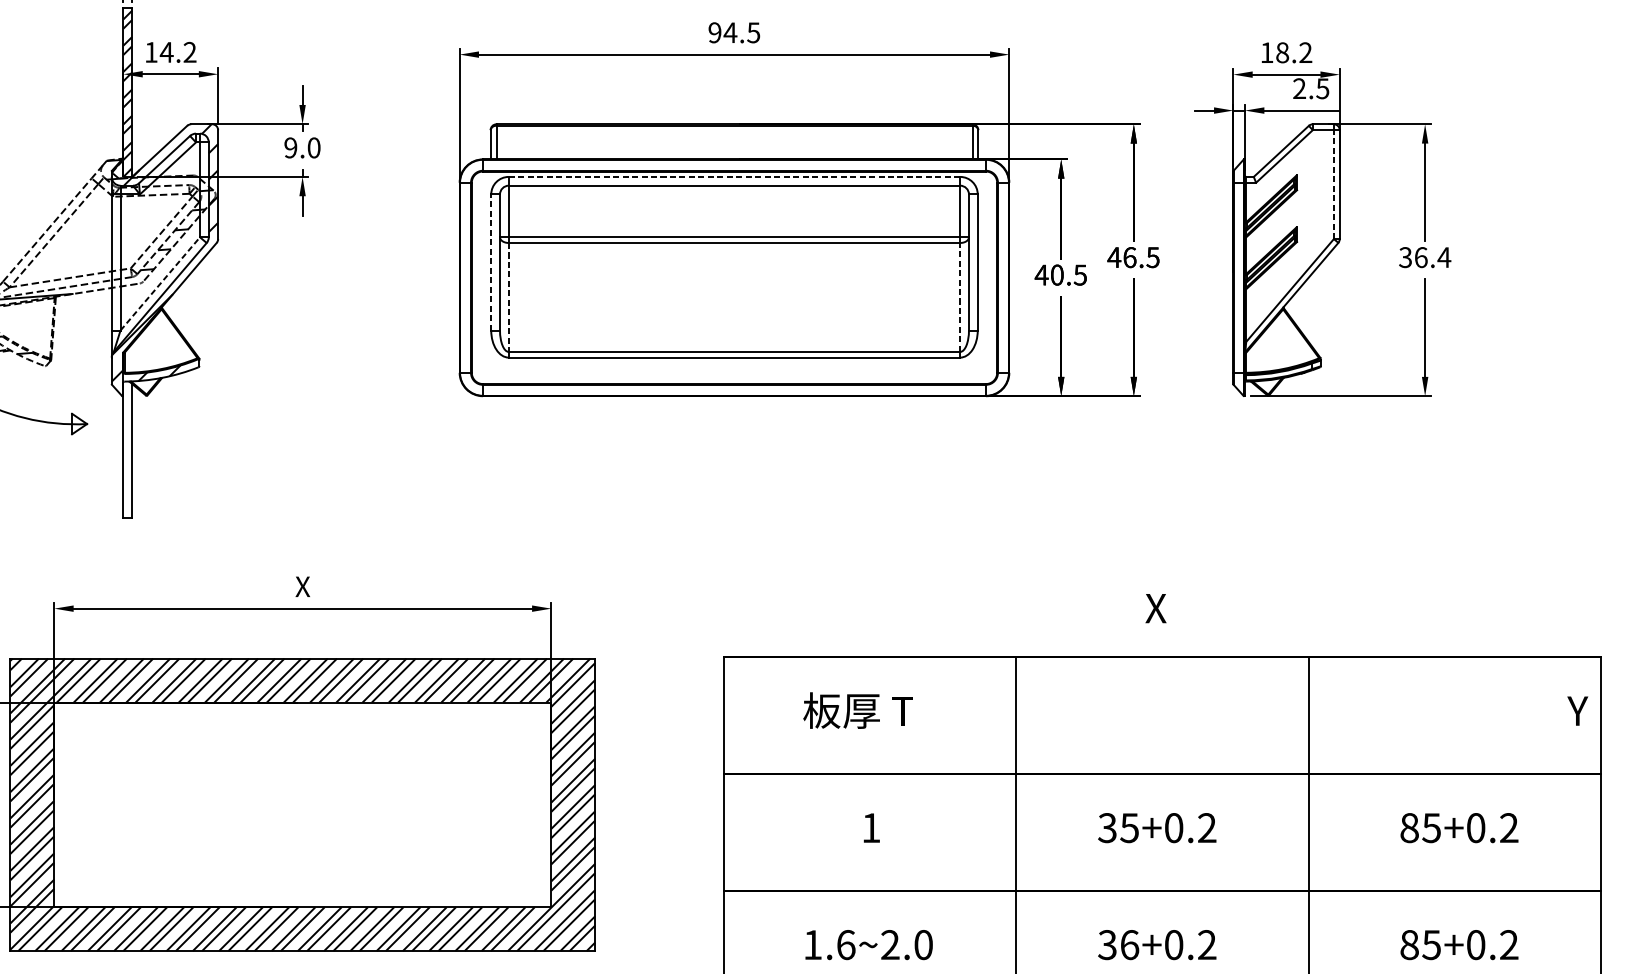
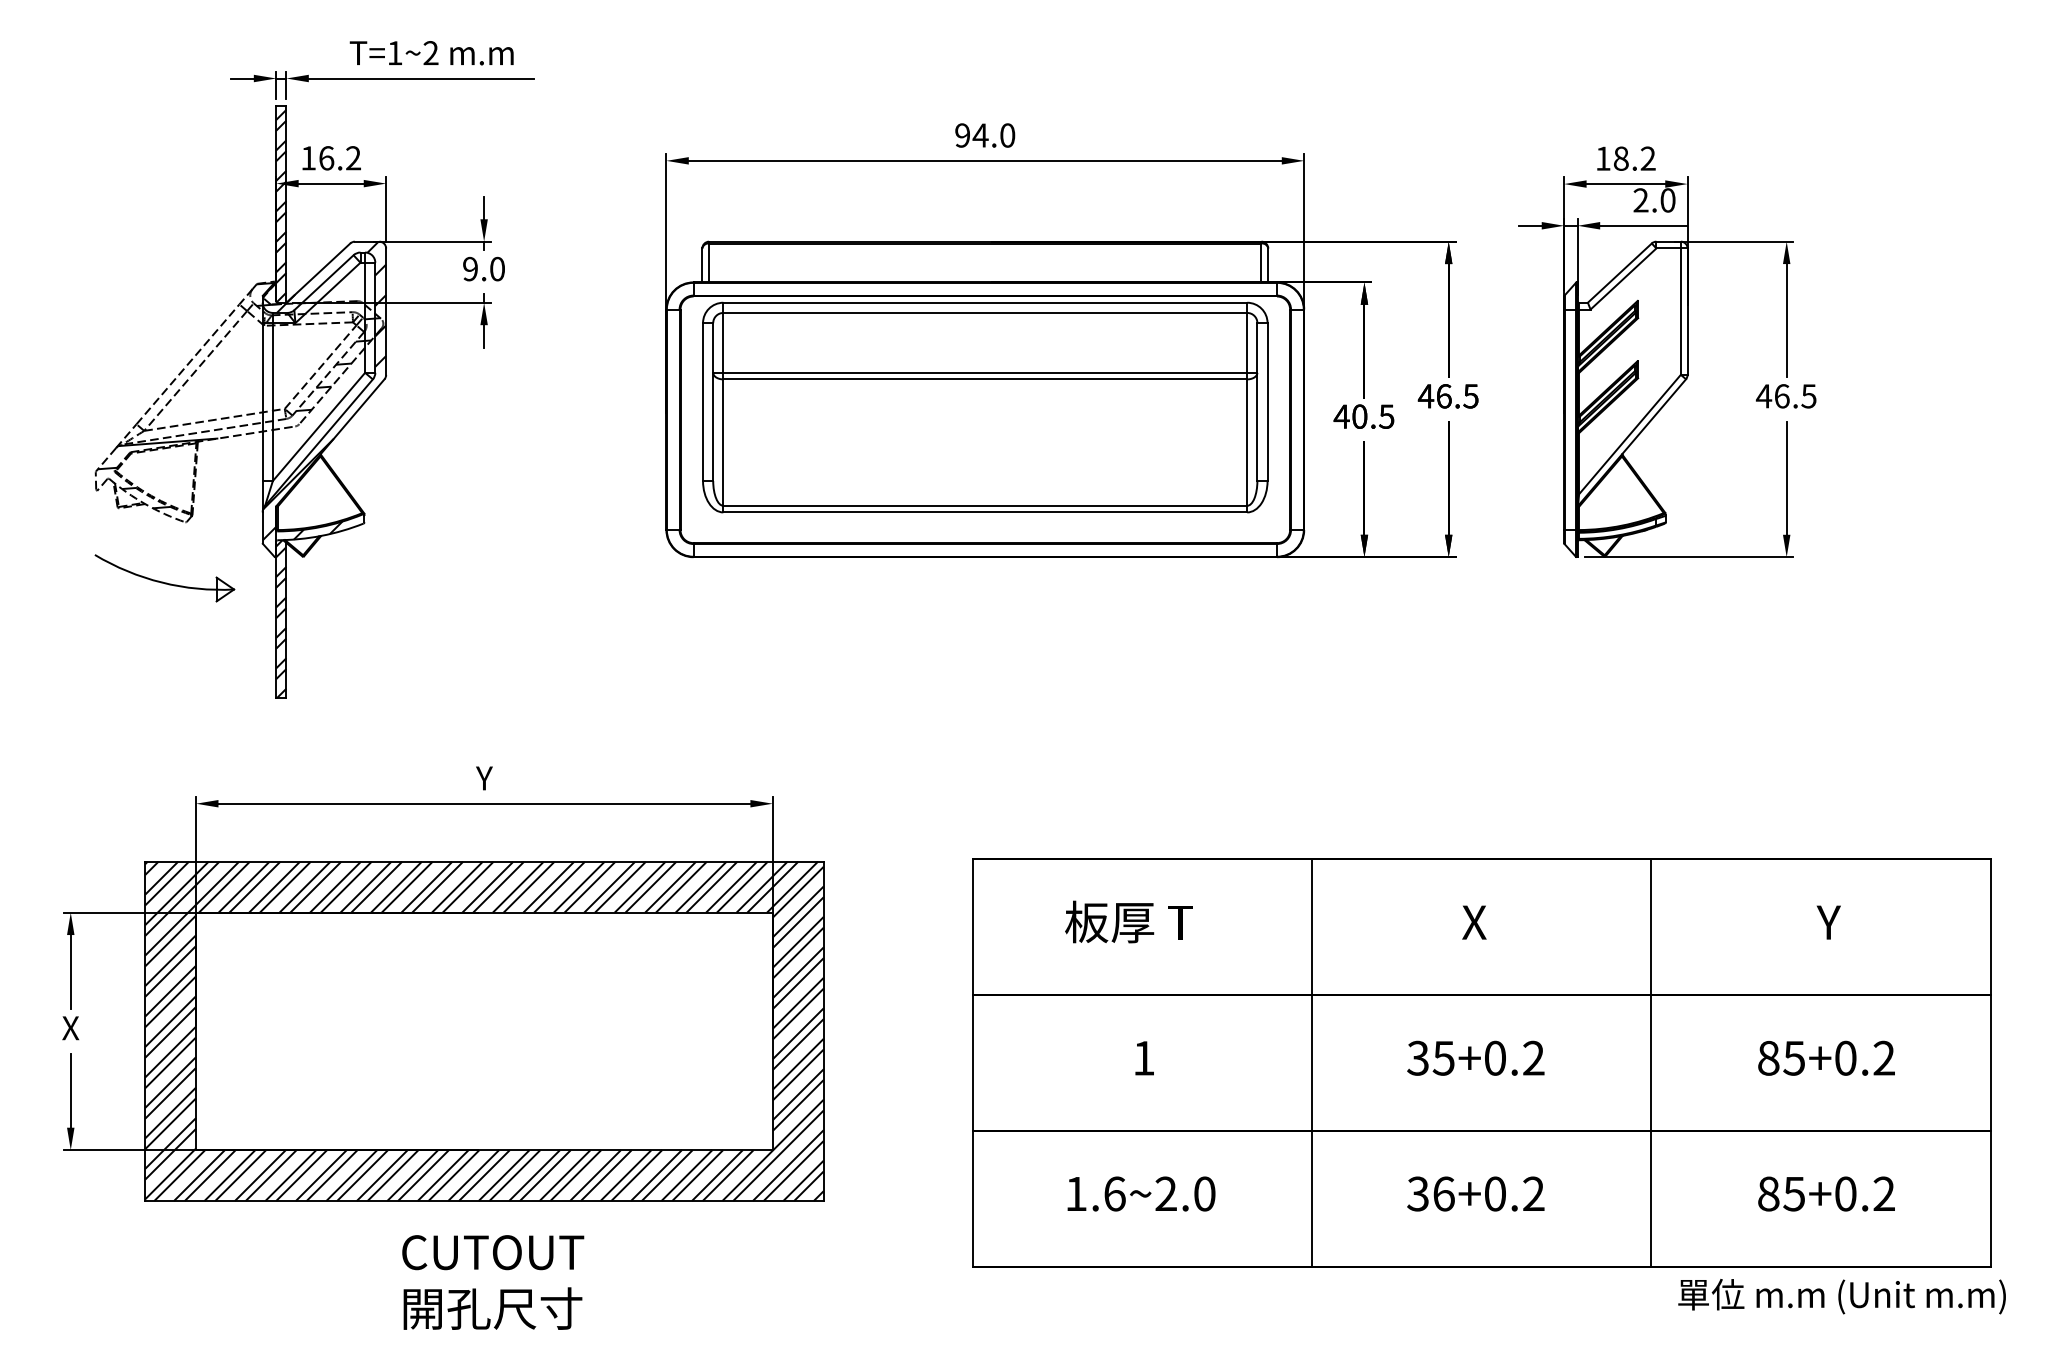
text: (753, 32) -> (1007, 135), 94.5 -> 94.0
text: (166, 52) -> (326, 158), 14.2 -> 16.2
text: (1322, 88) -> (1667, 200), 2.5 -> 2.0
line: (734, 176) -> (985, 302), dashed -> solid
line: (1333, 184) -> (1680, 311), dashed -> solid
text: (1424, 257) -> (1786, 396), 36.4 -> 46.5
line: (491, 262) -> (703, 402), dashed -> solid
line: (160, 283) -> (319, 426), dashed -> solid
line: (960, 297) -> (1247, 442), dashed -> solid
line: (508, 298) -> (723, 443), dashed -> solid
hatch: (127, 449) -> (281, 618), added
text: (302, 586) -> (484, 778), X -> Y
text: (1156, 608) -> (1474, 922), moved
text: (1577, 711) -> (1828, 922), moved

